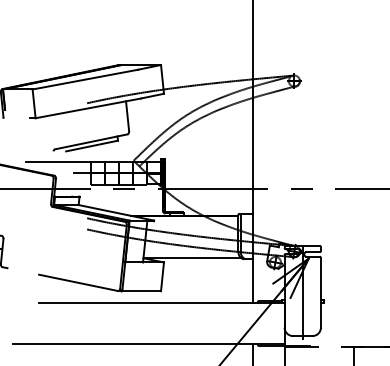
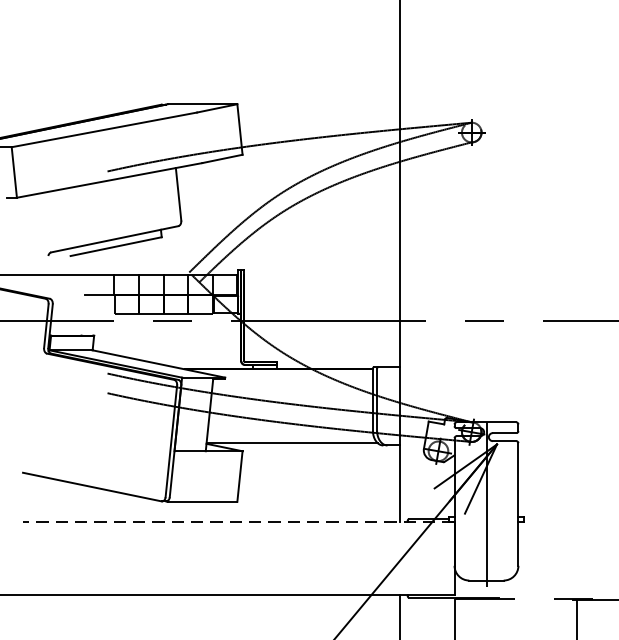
line: (161, 302) -> (238, 521), solid -> dashed

